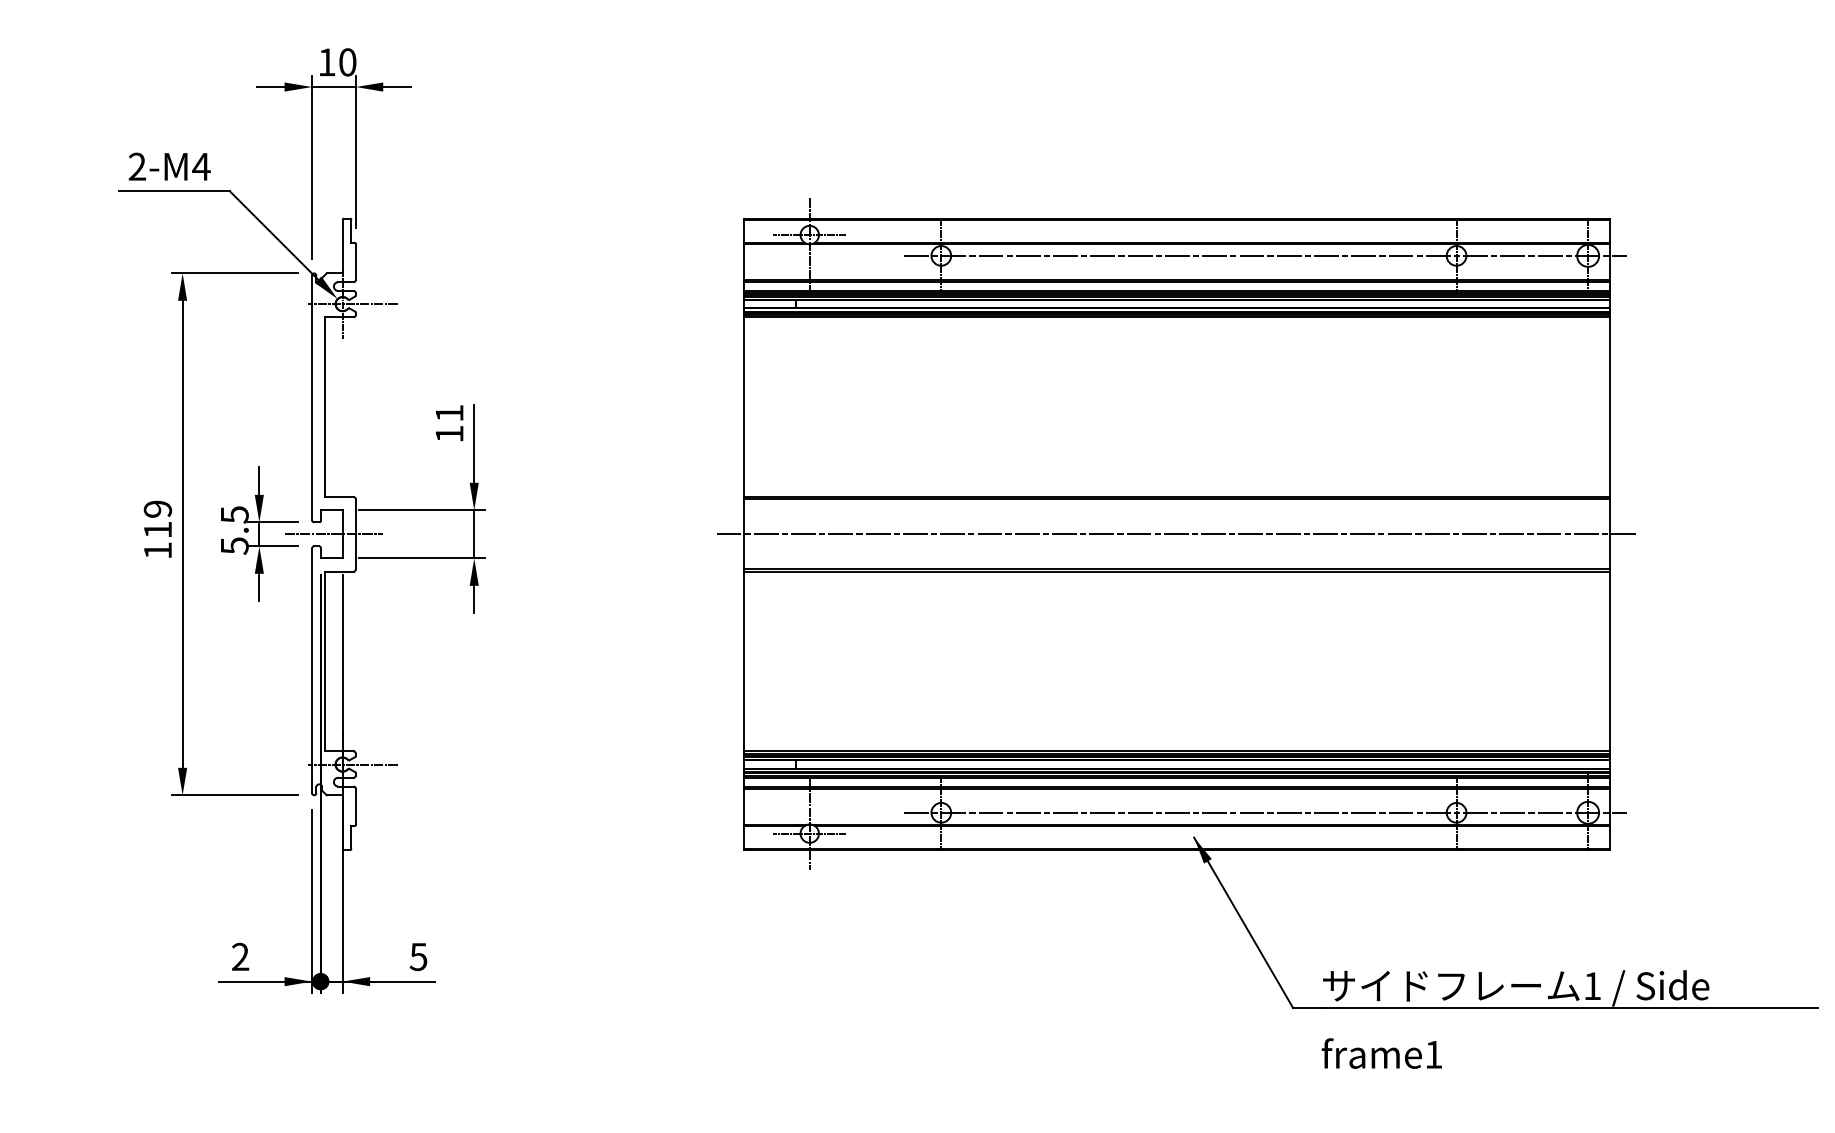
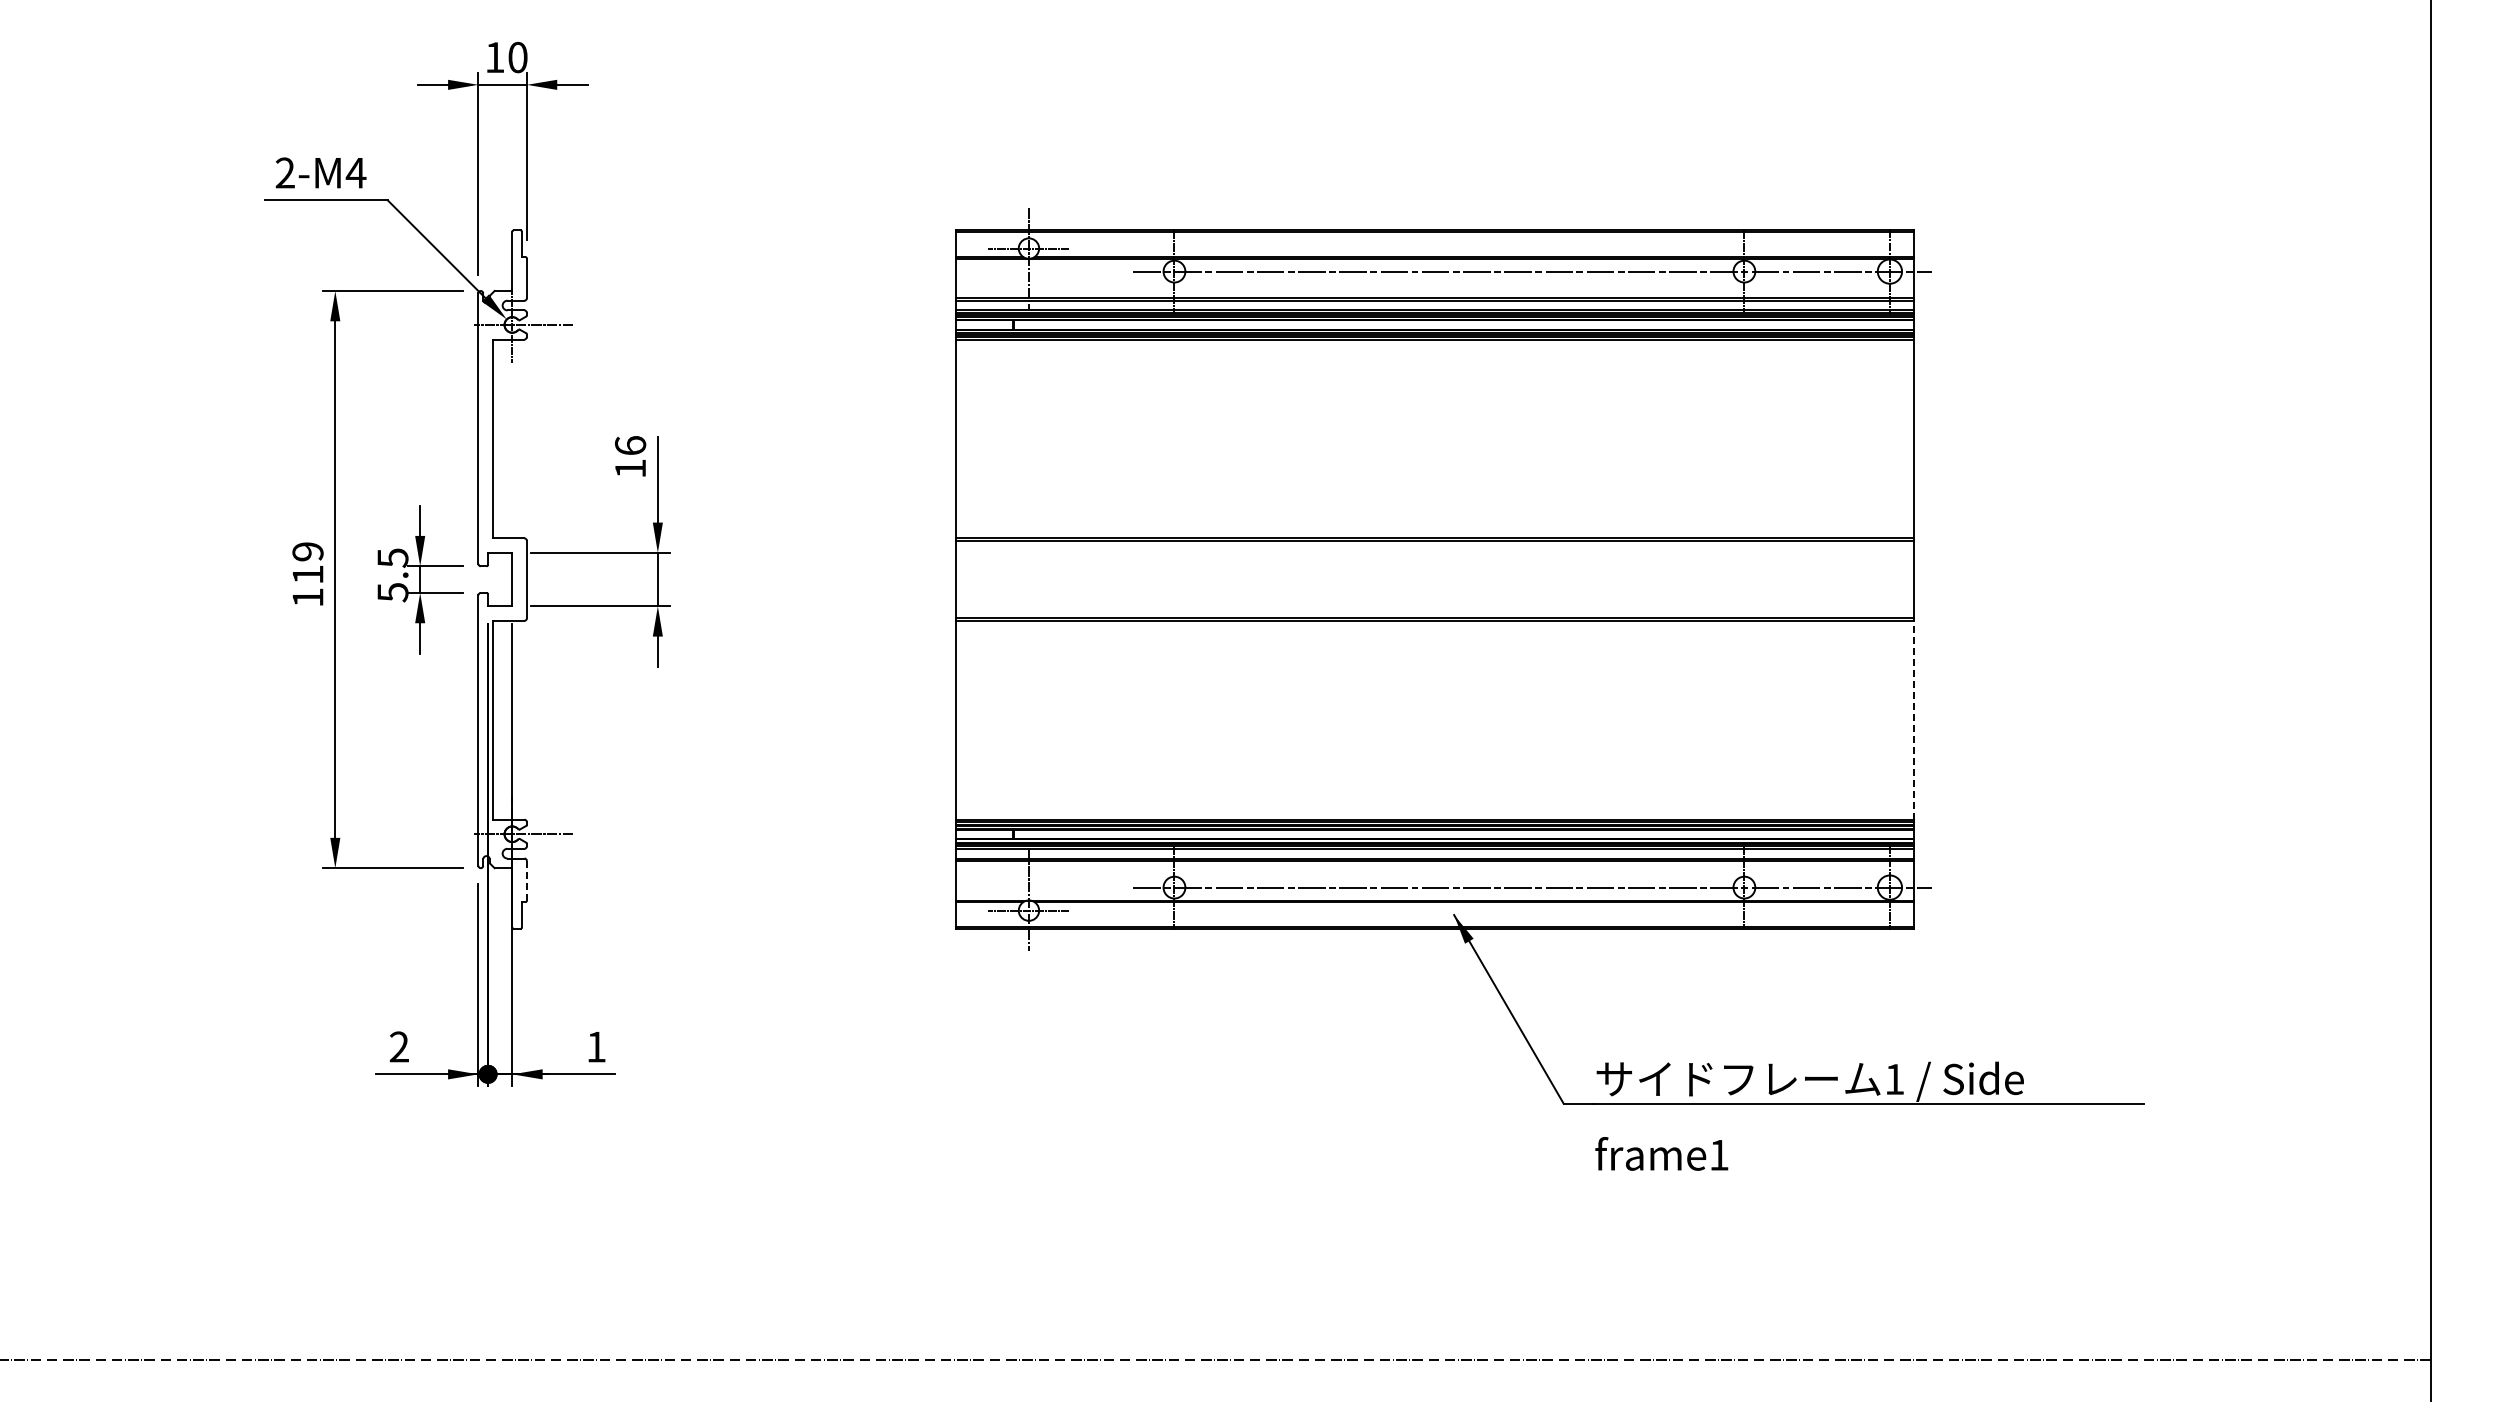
text: (449, 413) -> (630, 445), 11 -> 16
line: (333, 534) -> (502, 579), removed
line: (1176, 534) -> (1434, 579), removed
line: (1610, 660) -> (1914, 719), solid -> dashed
line: (355, 806) -> (526, 880), solid -> dashed
text: (417, 957) -> (595, 1047), 5 -> 1

